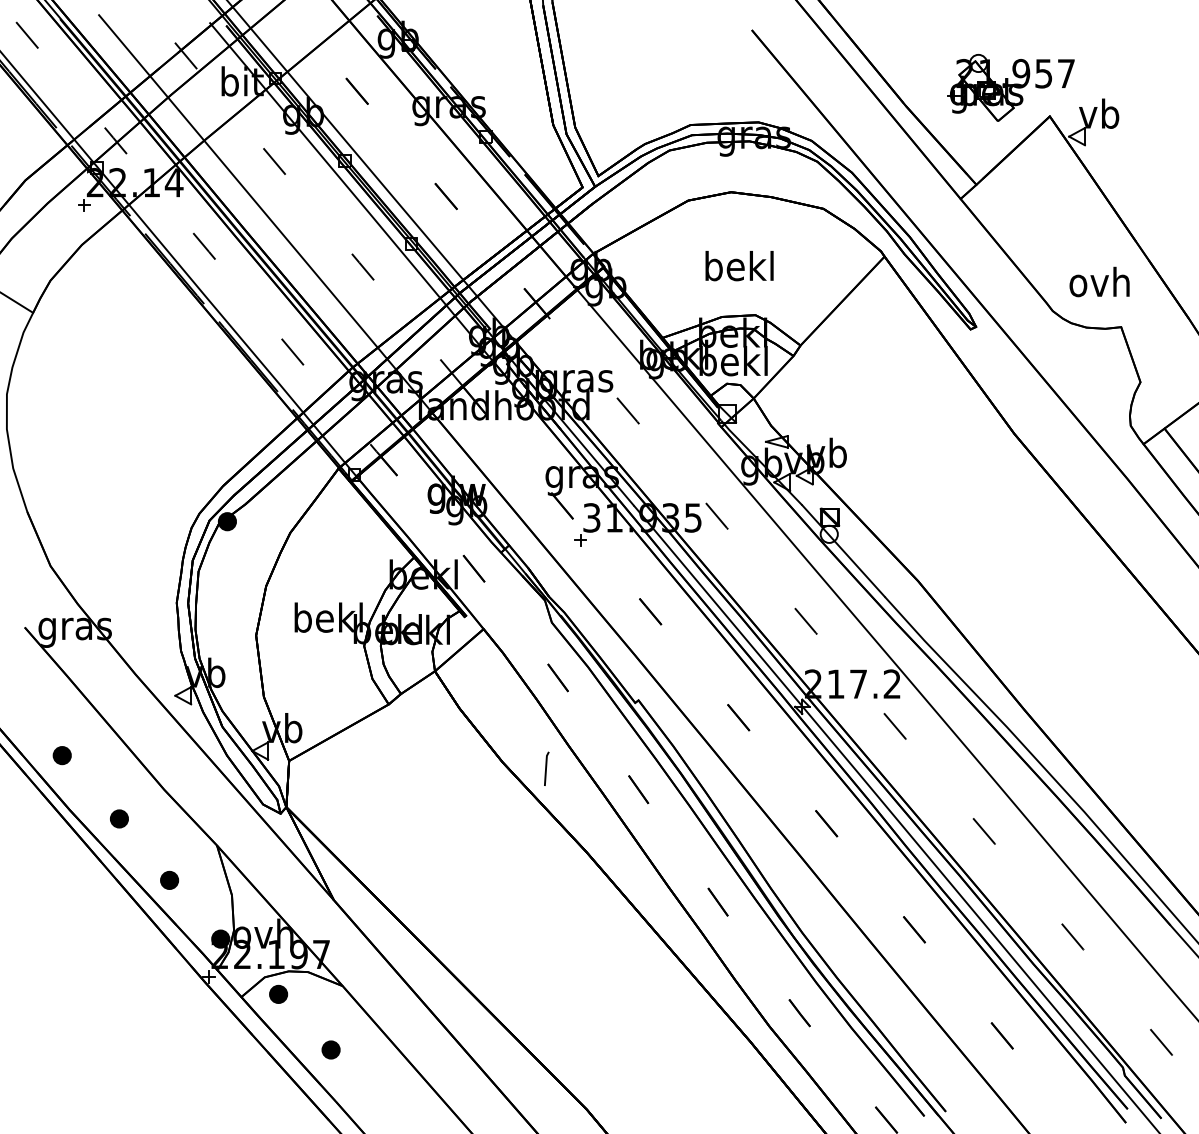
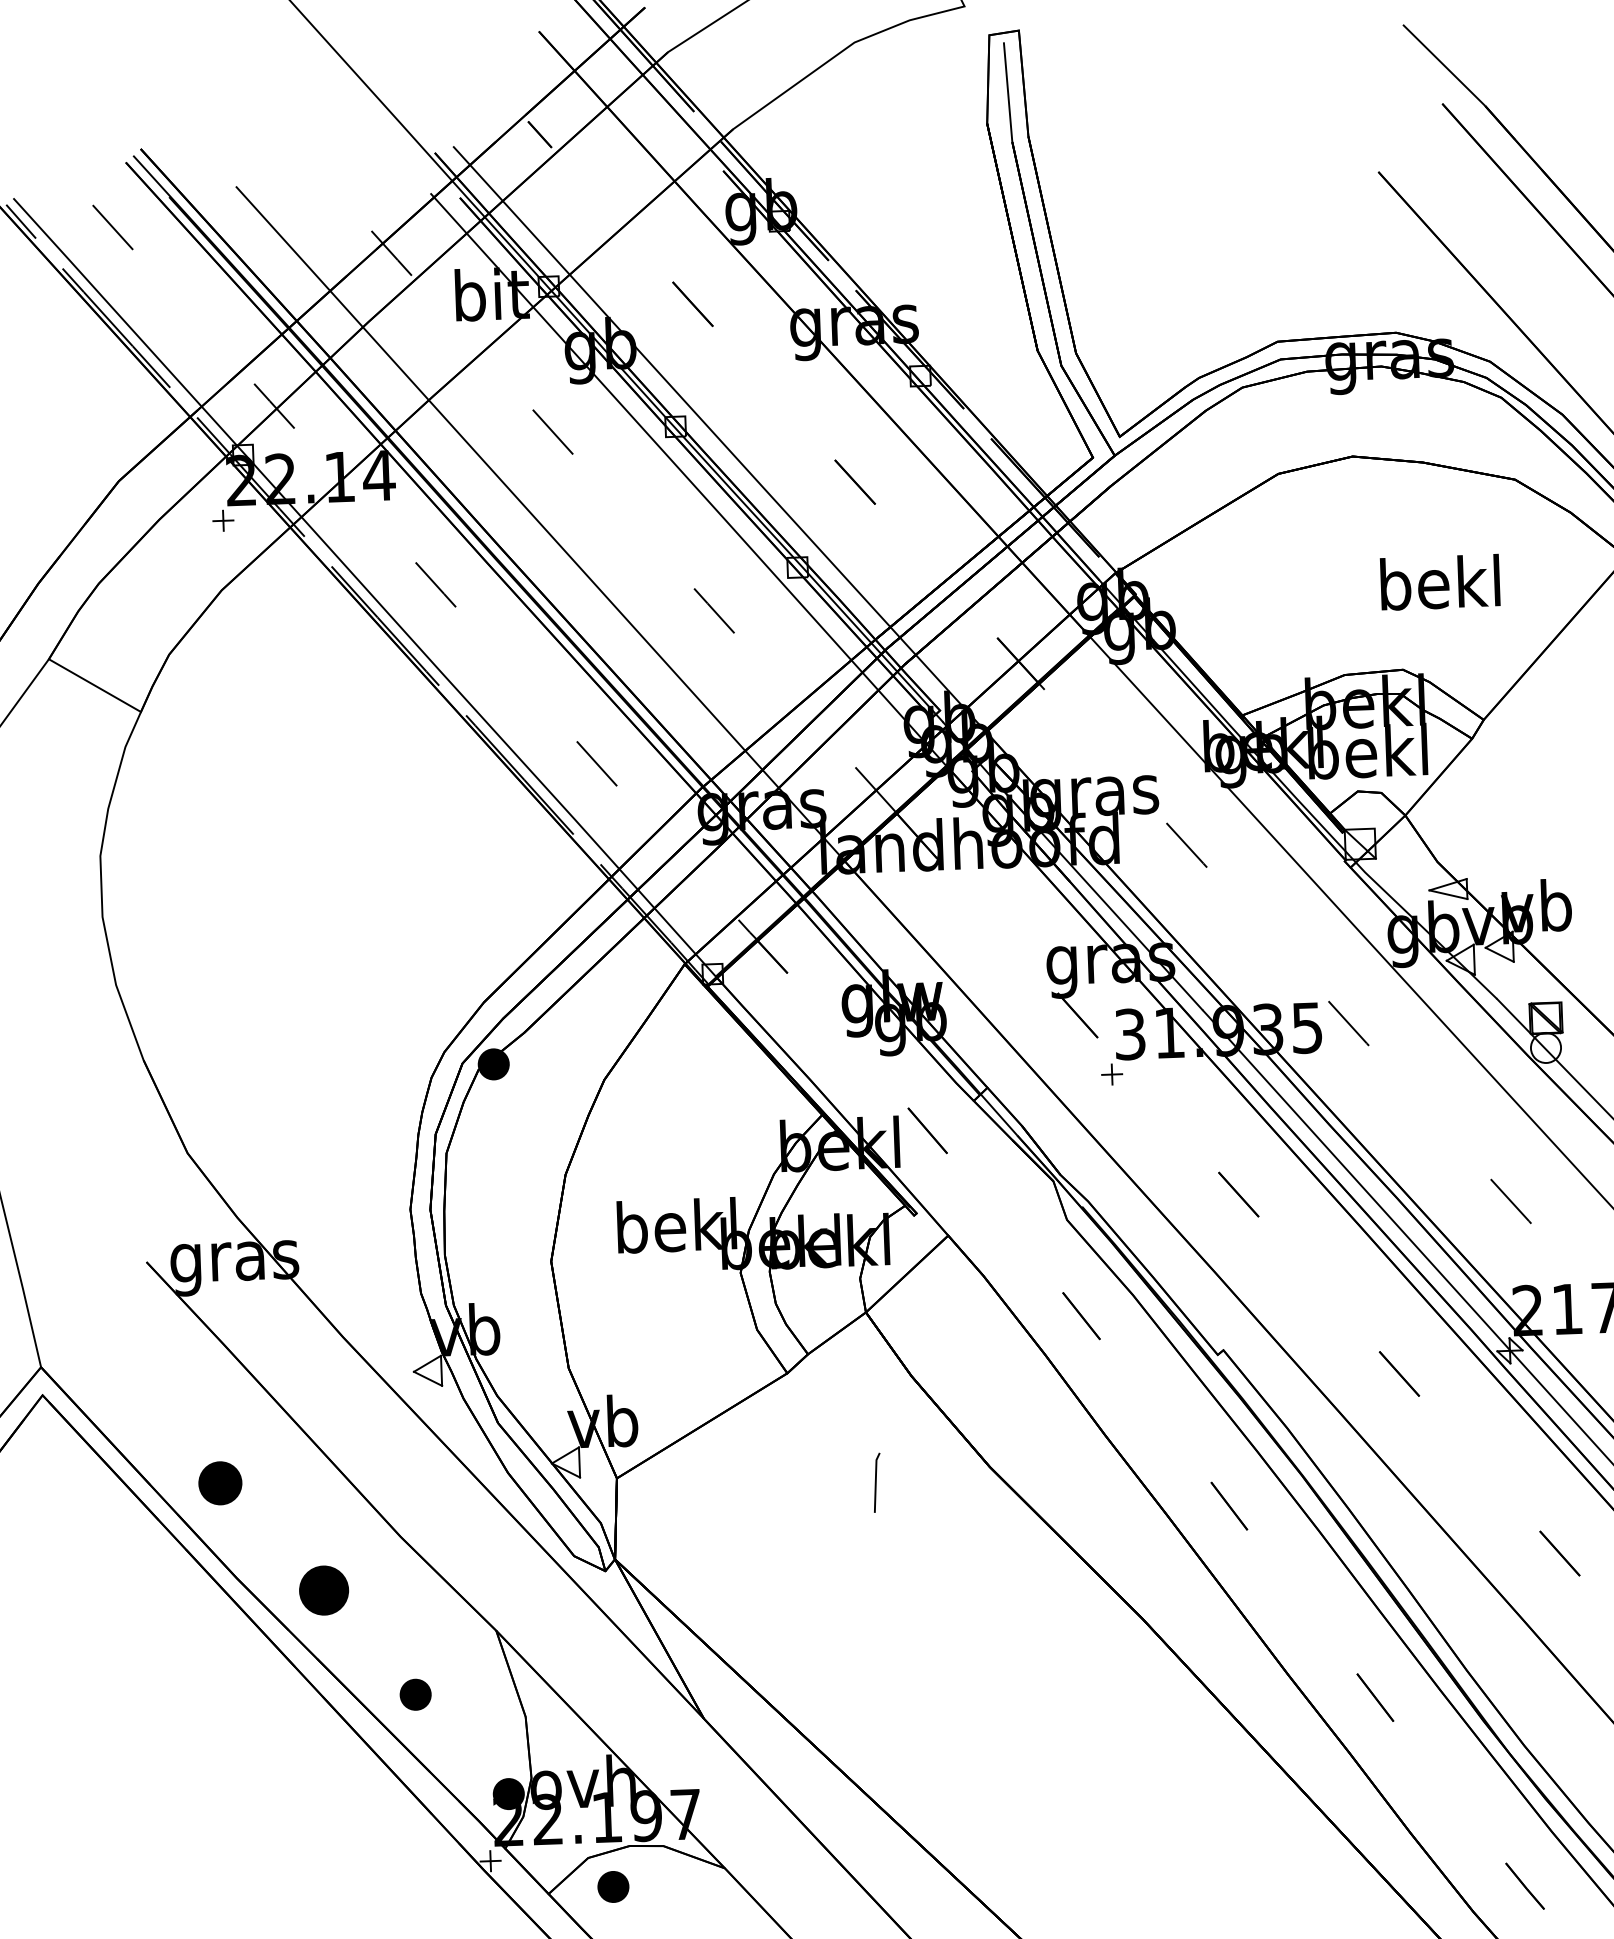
text: (739, 266) -> (1440, 583), moved
part: (61, 755) -> (218, 1483), size x1.4
line: (546, 768) -> (876, 1482), moved
part: (119, 818) -> (324, 1589), size x1.6

